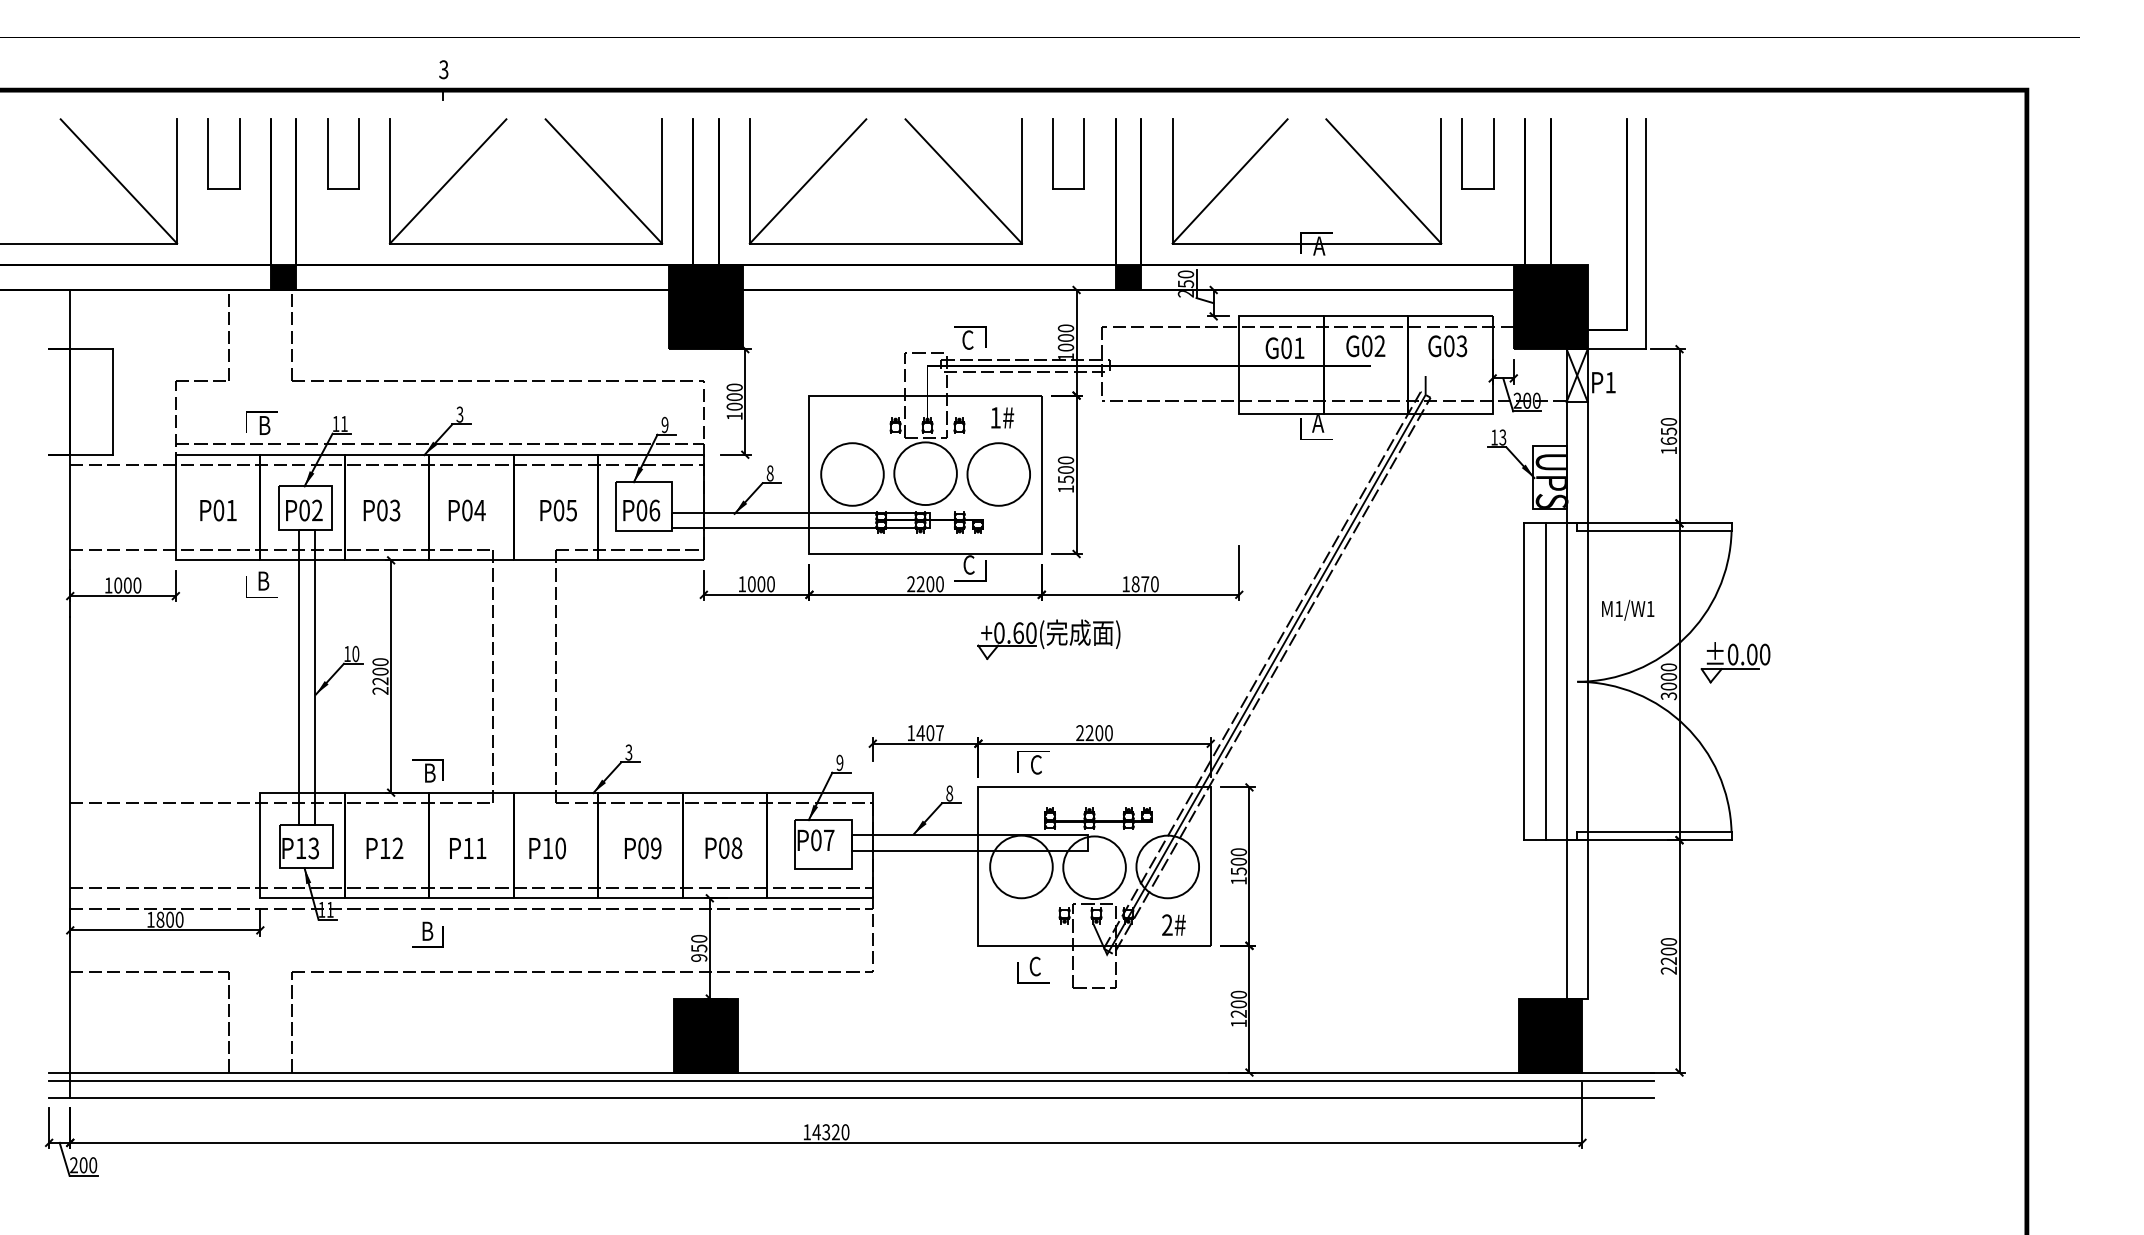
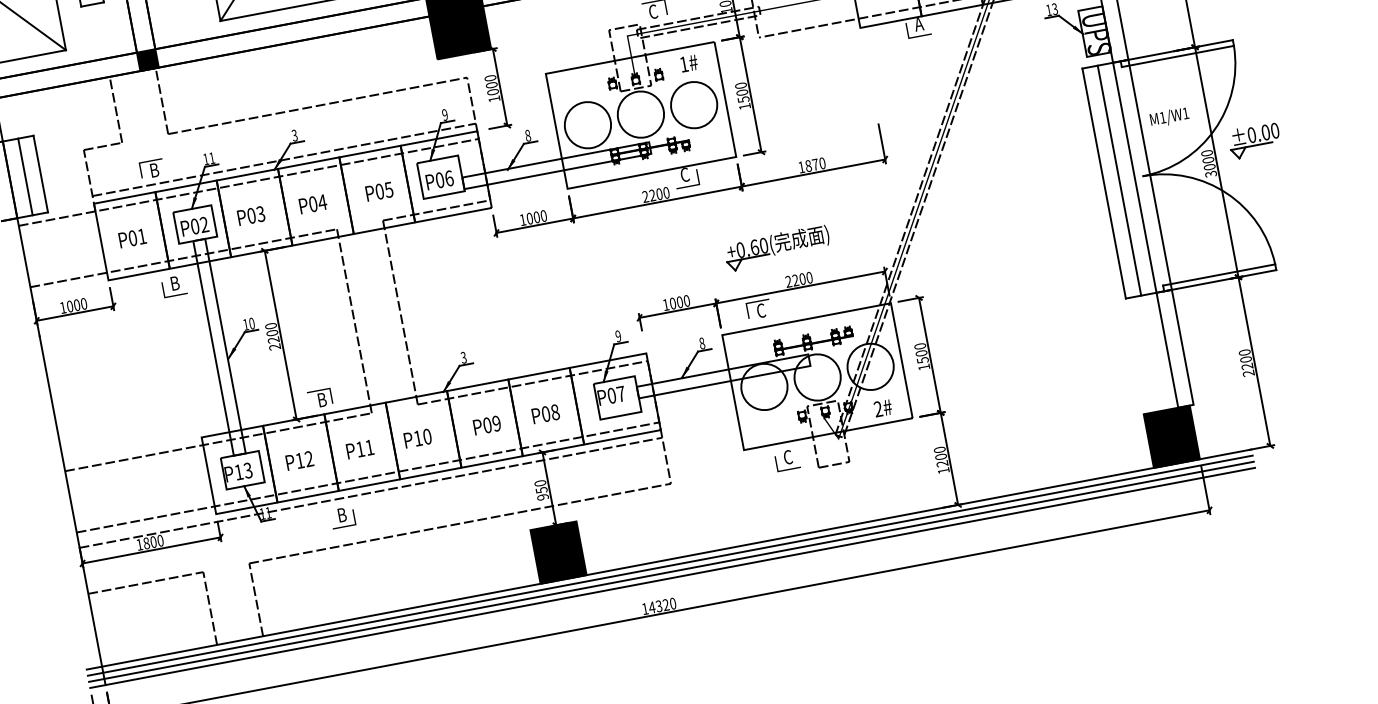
line: (91, 401) -> (25, 176), added
part: (1048, 639) -> (777, 248), moved
text: (929, 733) -> (679, 302), 1407 -> 1000
line: (851, 1089) -> (671, 571), added

